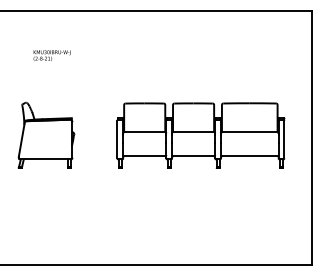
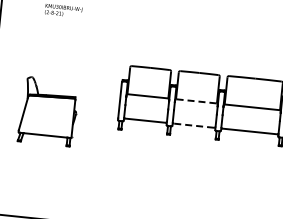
line: (194, 131) -> (197, 101), solid -> dashed
part: (46, 134) -> (48, 110), moved
line: (193, 156) -> (193, 125), solid -> dashed

